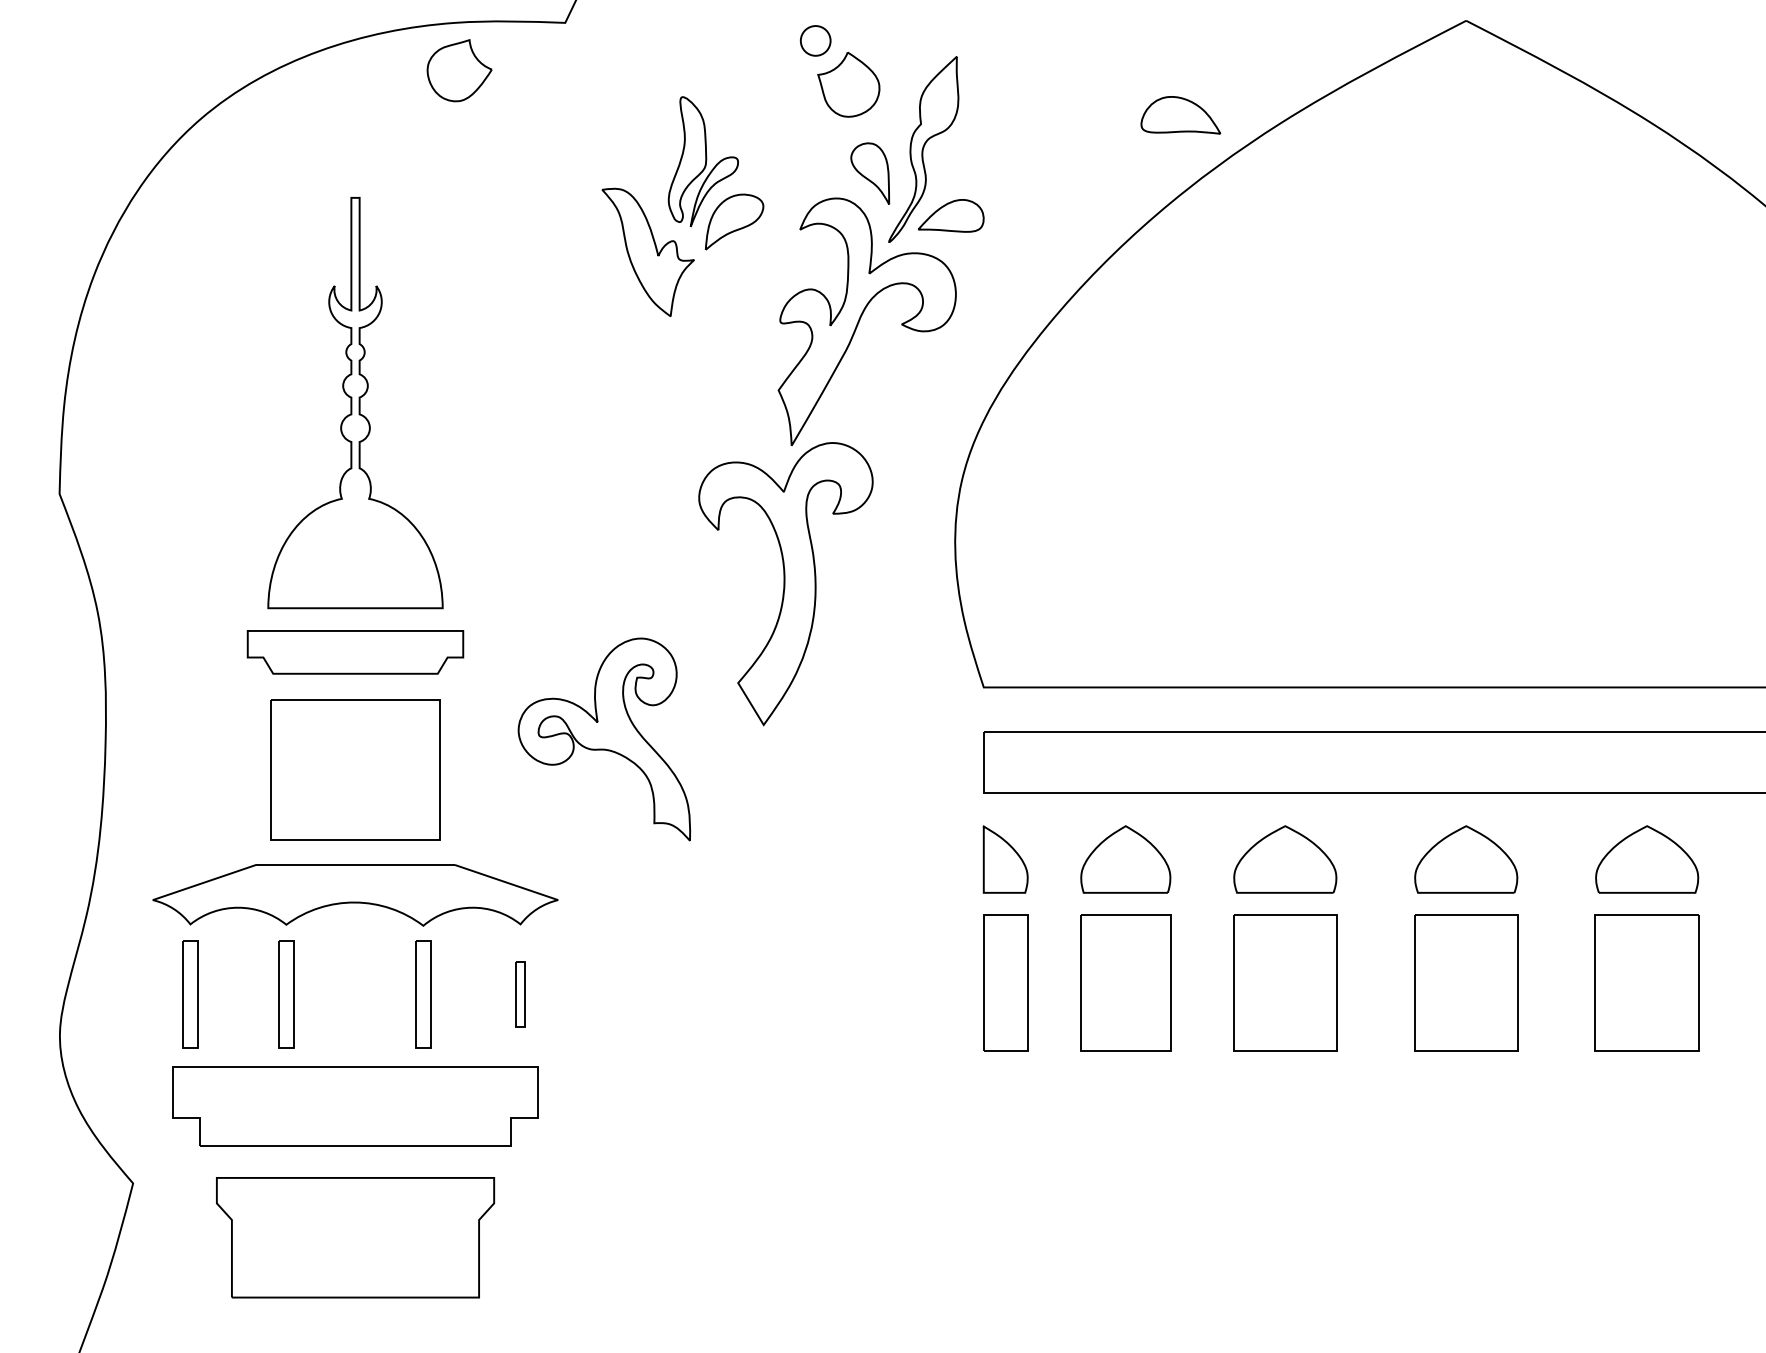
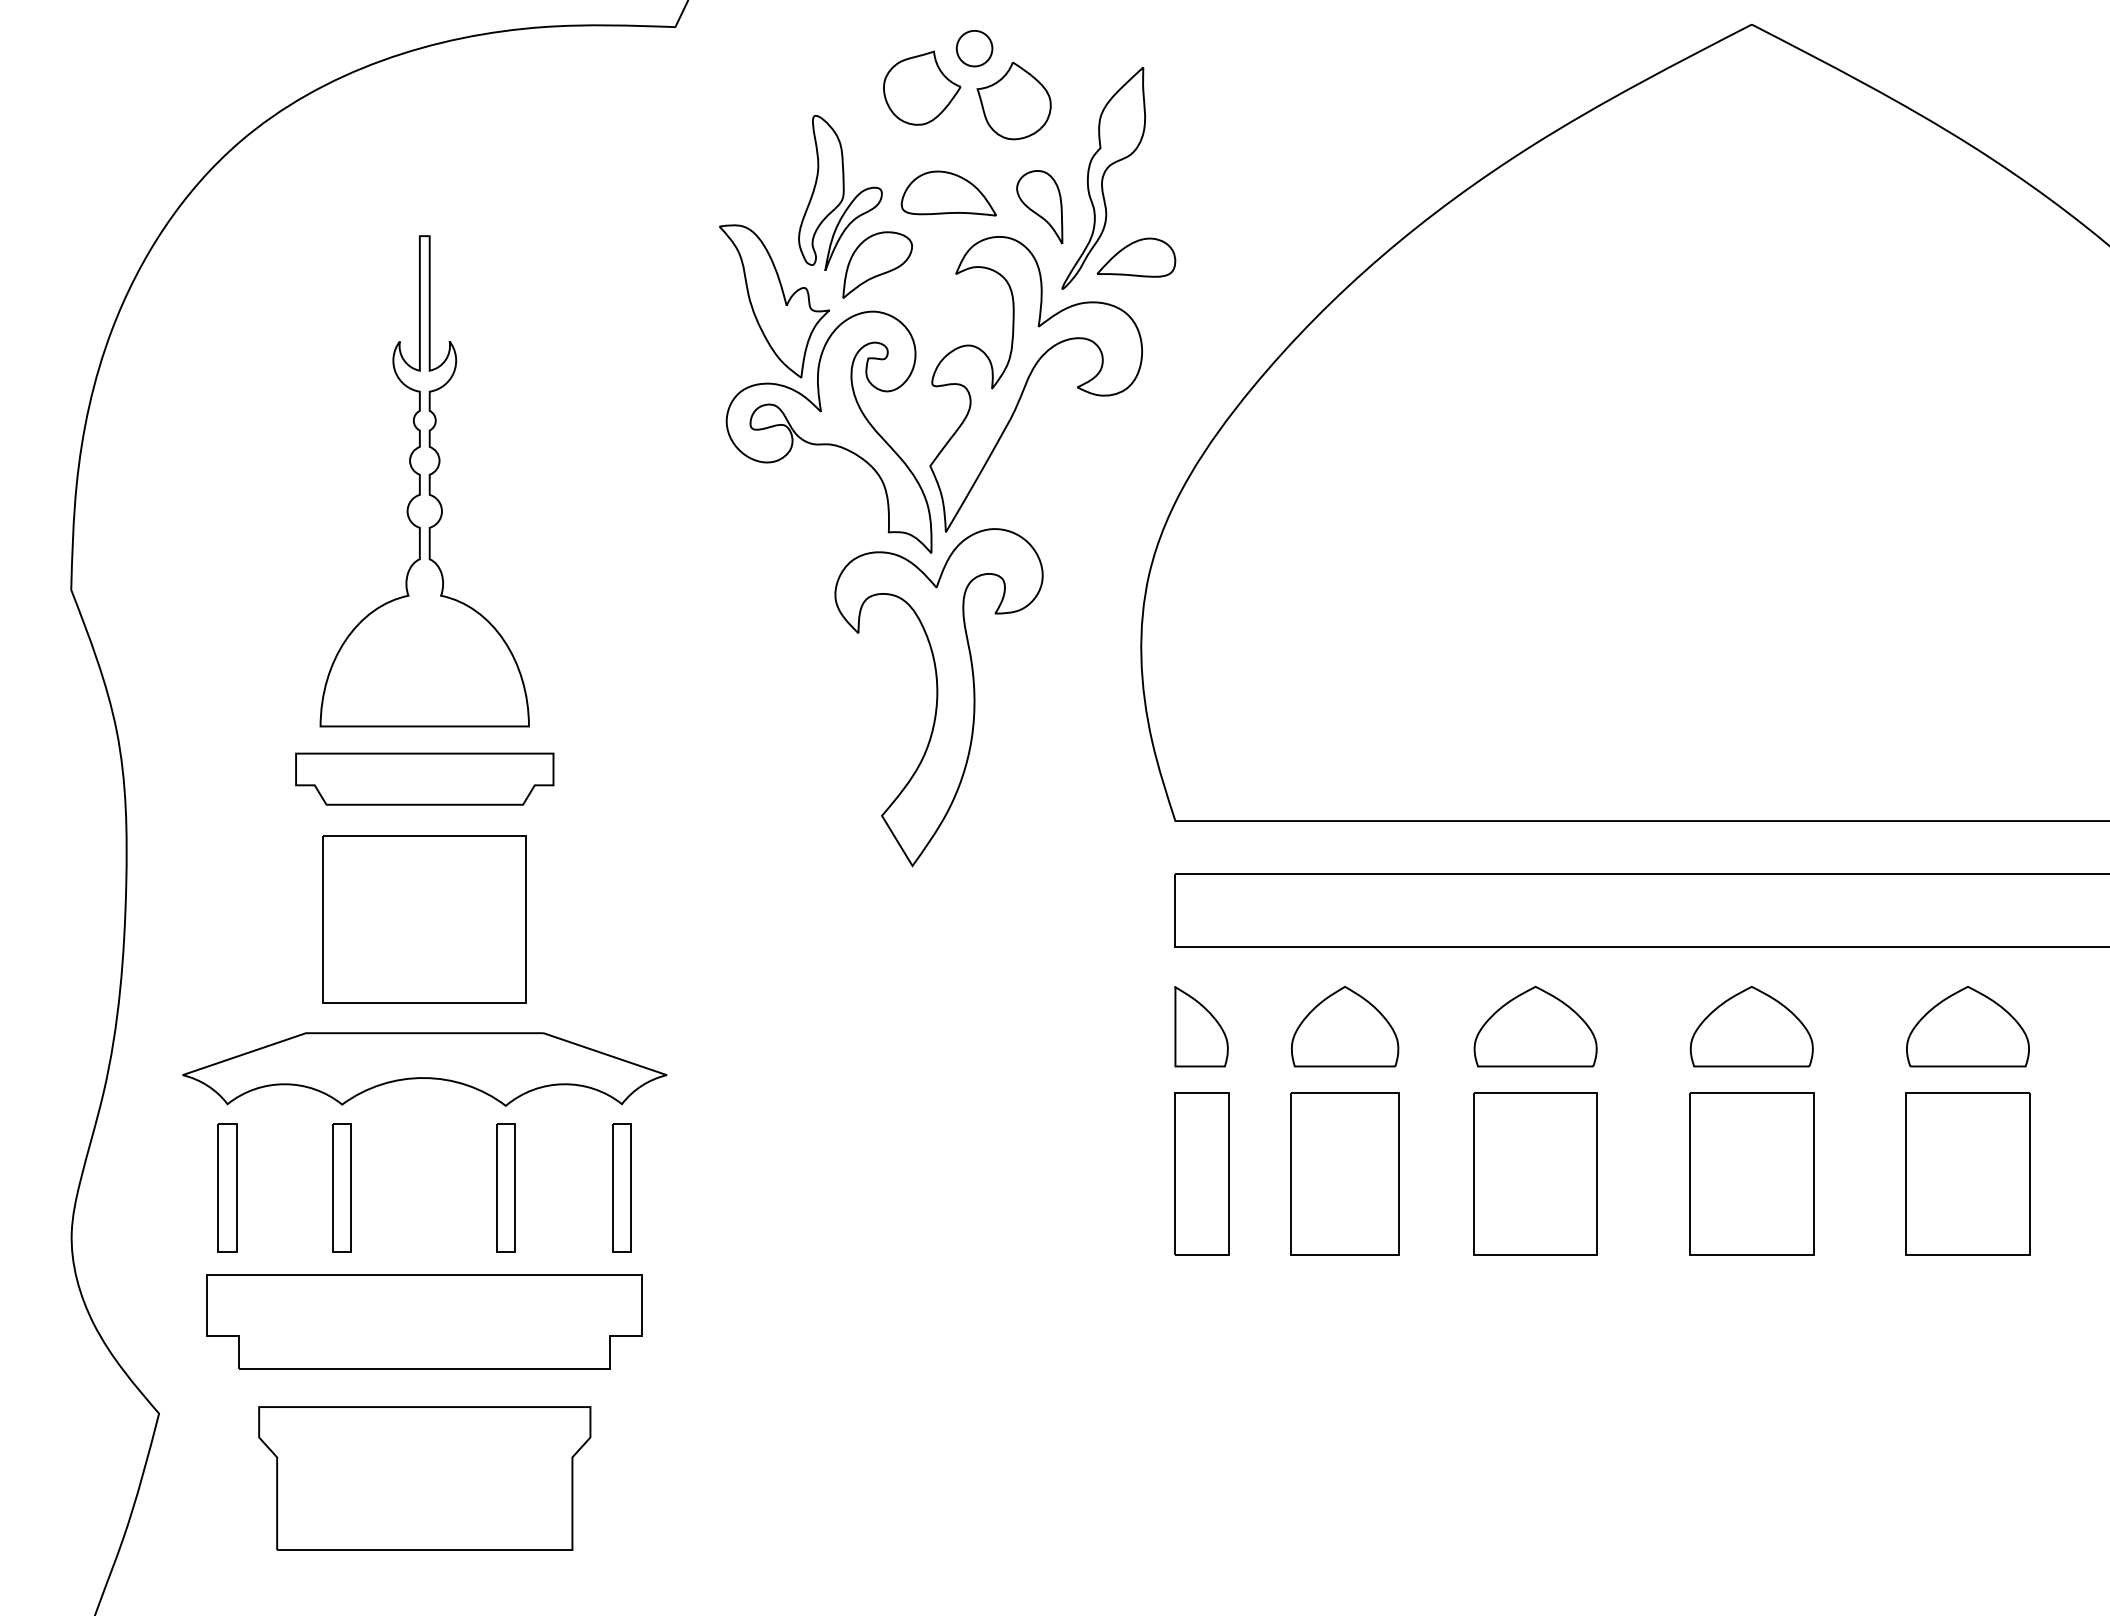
part: (459, 70) -> (922, 87), moved
part: (1180, 115) -> (948, 193), moved
part: (603, 738) -> (828, 431), moved
part: (520, 994) -> (621, 1187), size x1.67

